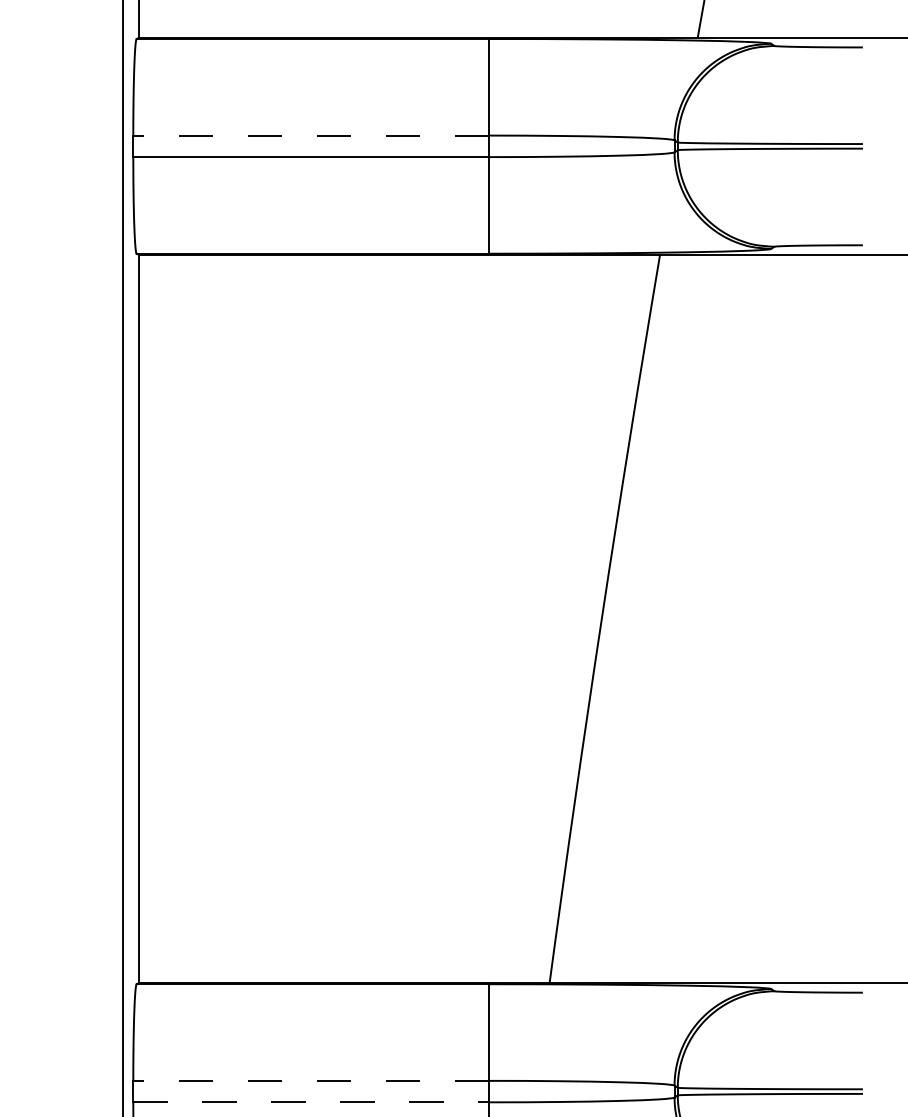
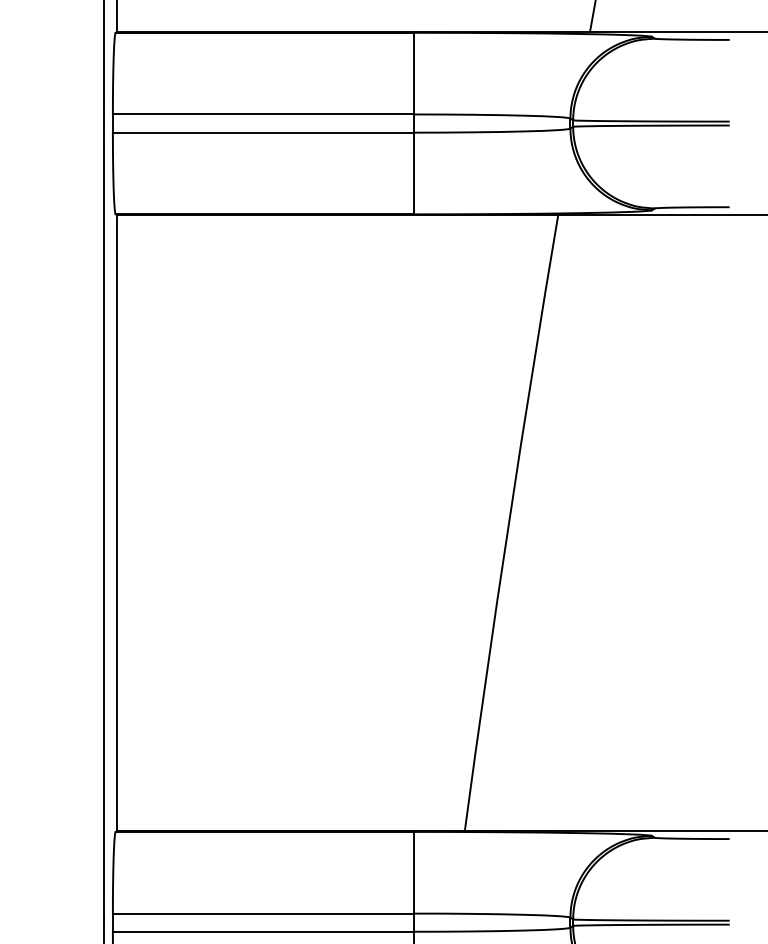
line: (310, 135) -> (262, 114), dashed -> solid
line: (310, 1080) -> (262, 913), dashed -> solid
line: (311, 1102) -> (263, 931), dashed -> solid

